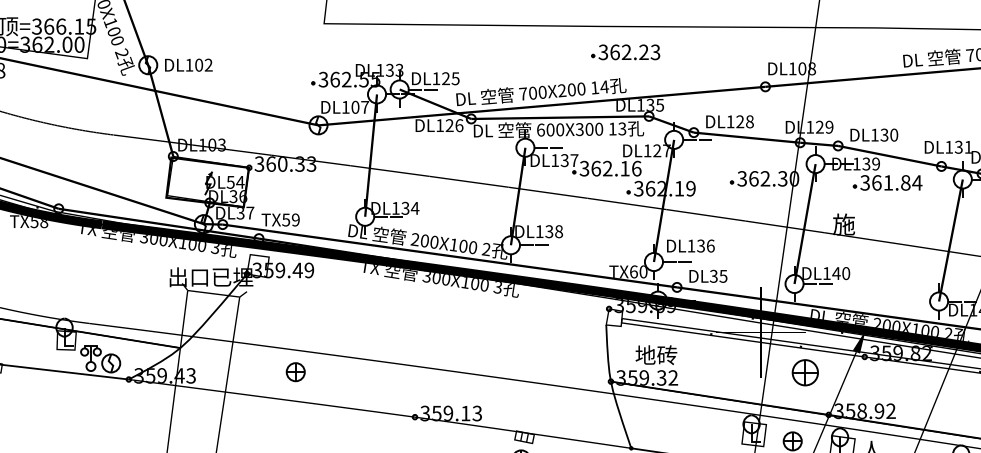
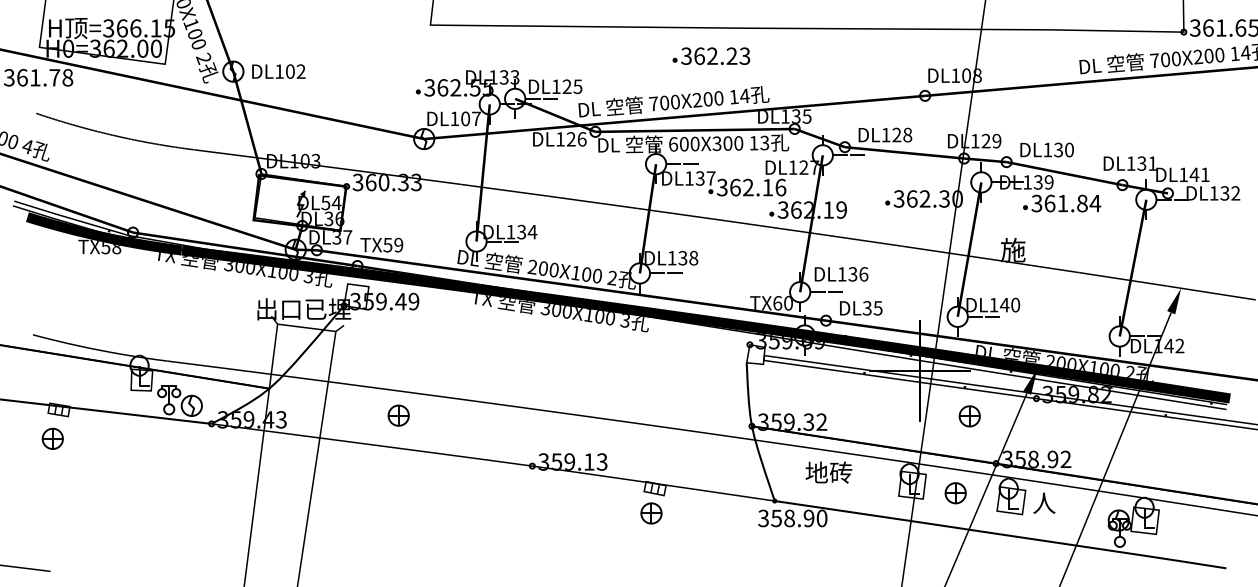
text: (625, 51) -> (711, 55), moved
text: (656, 355) -> (828, 472), moved
part: (805, 372) -> (969, 416), size x0.71

